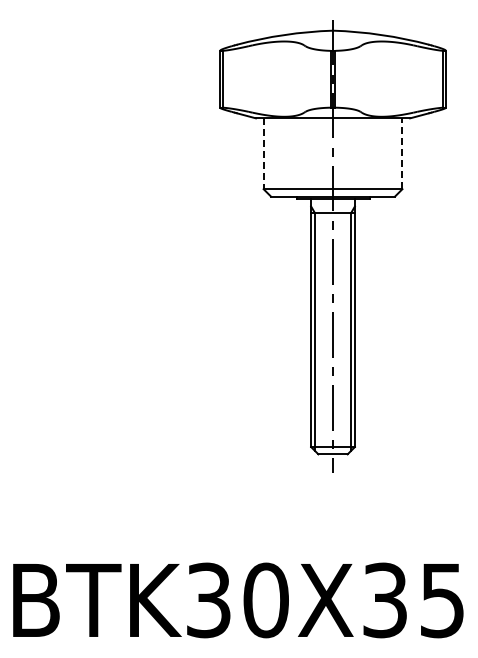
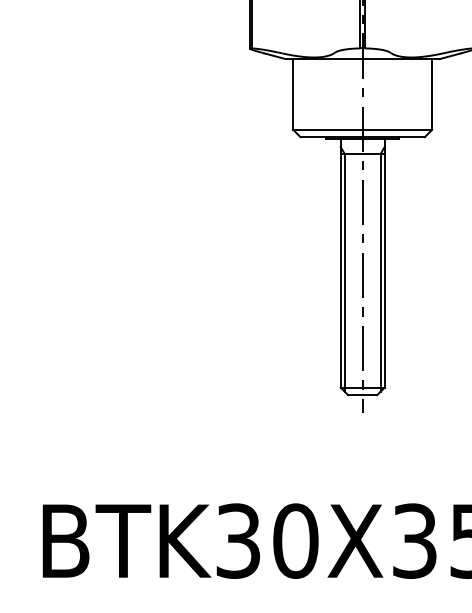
line: (402, 153) -> (432, 94), dashed -> solid
line: (263, 154) -> (293, 95), dashed -> solid

